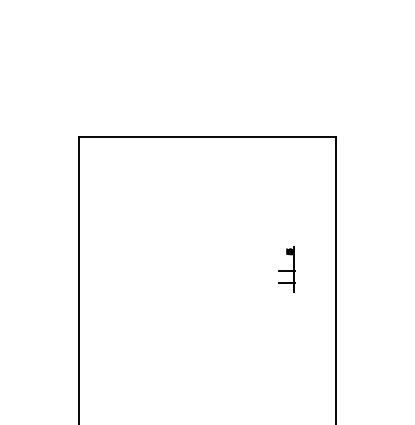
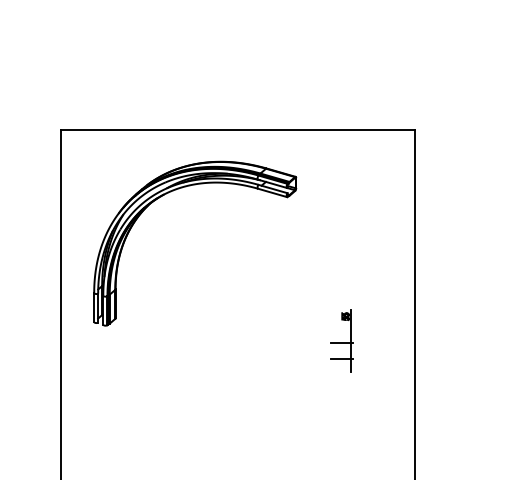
part: (157, 183) -> (169, 193), added
part: (286, 269) -> (341, 340), moved

